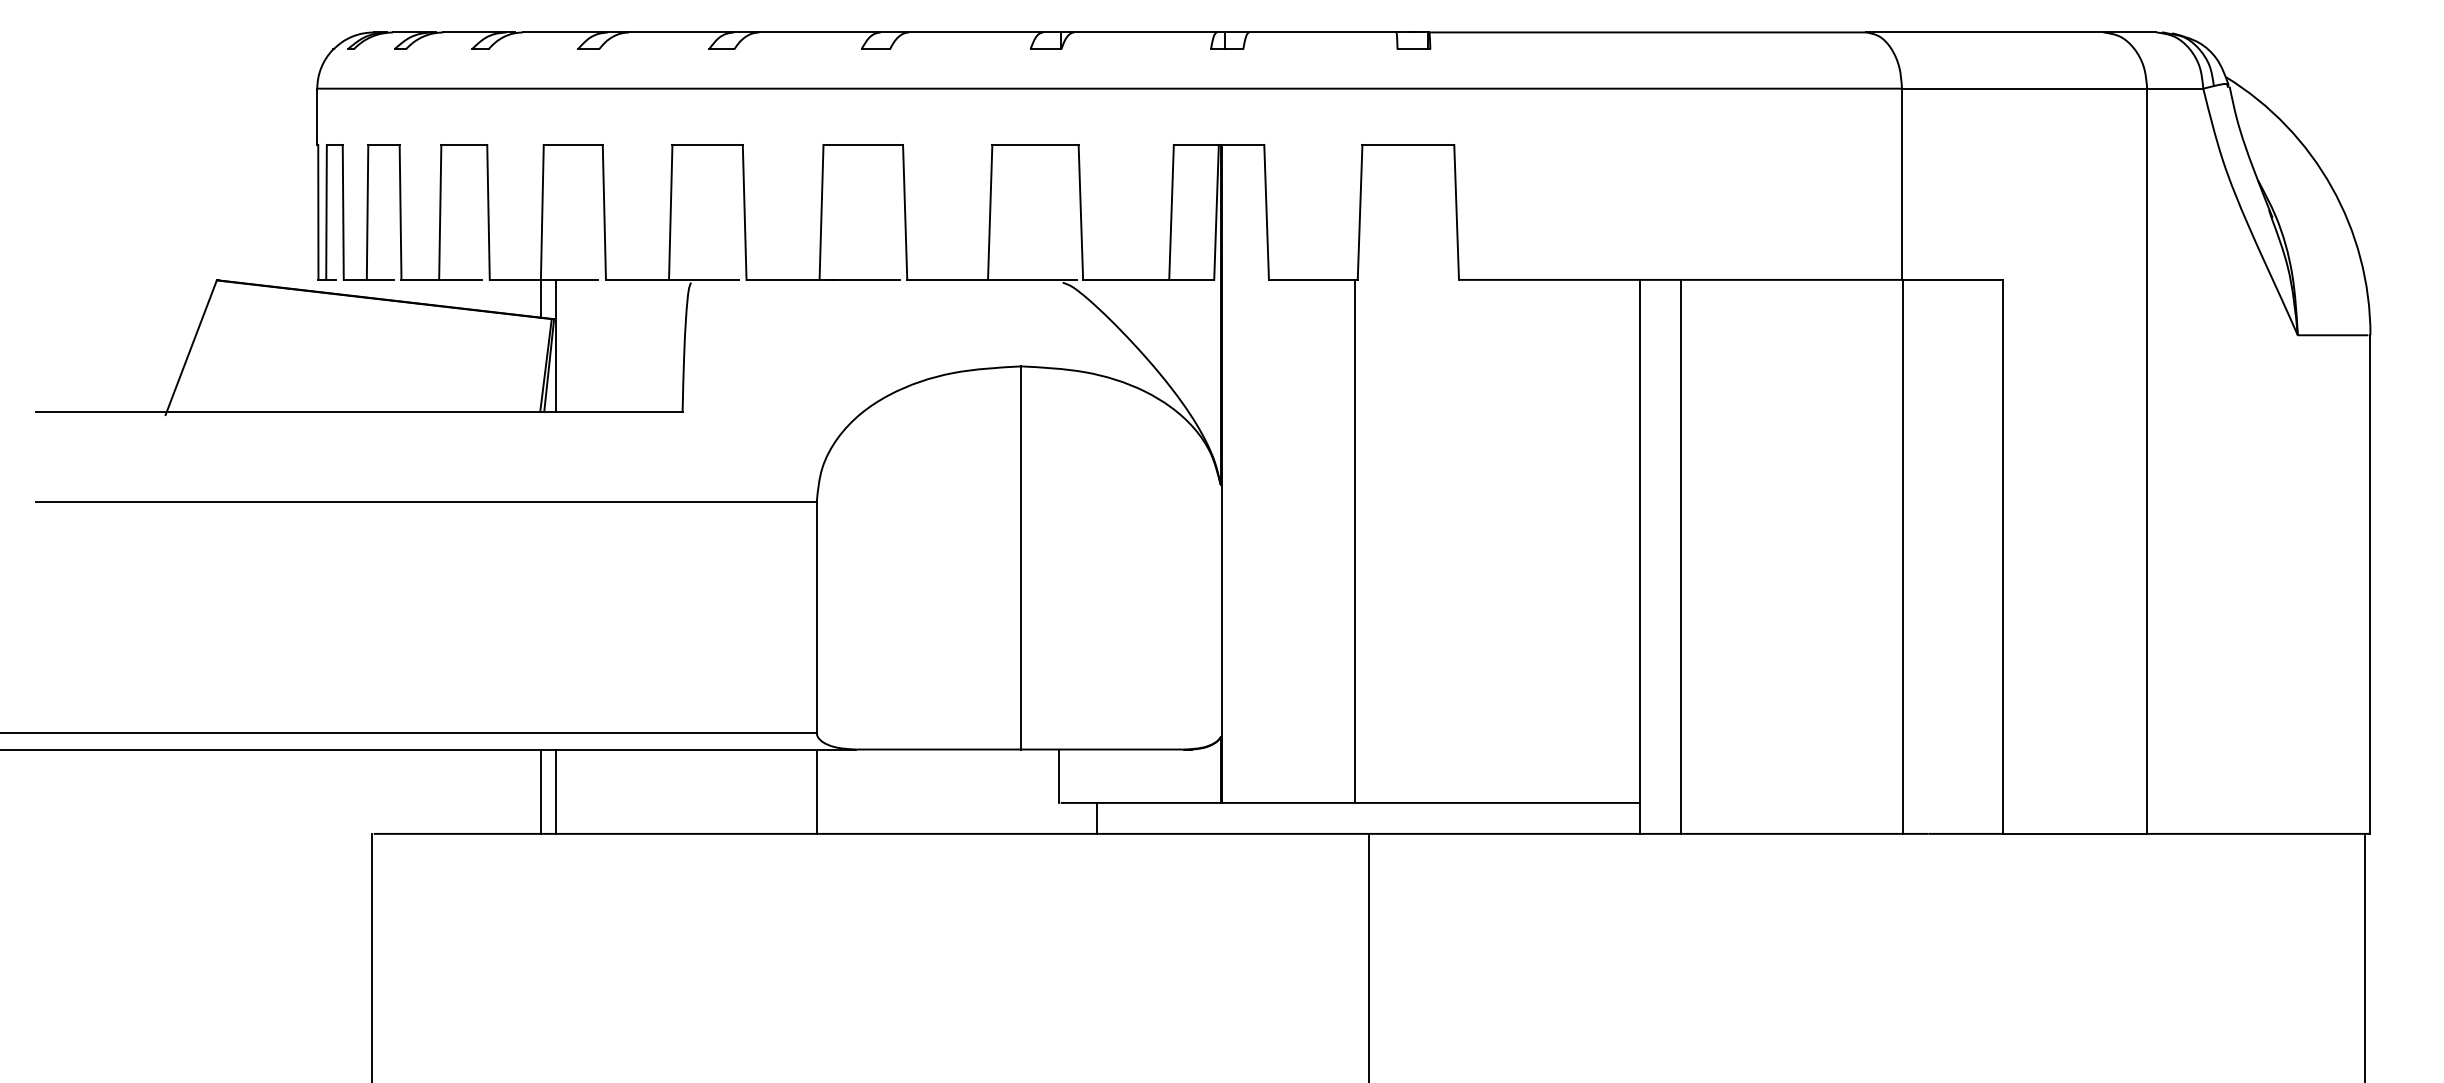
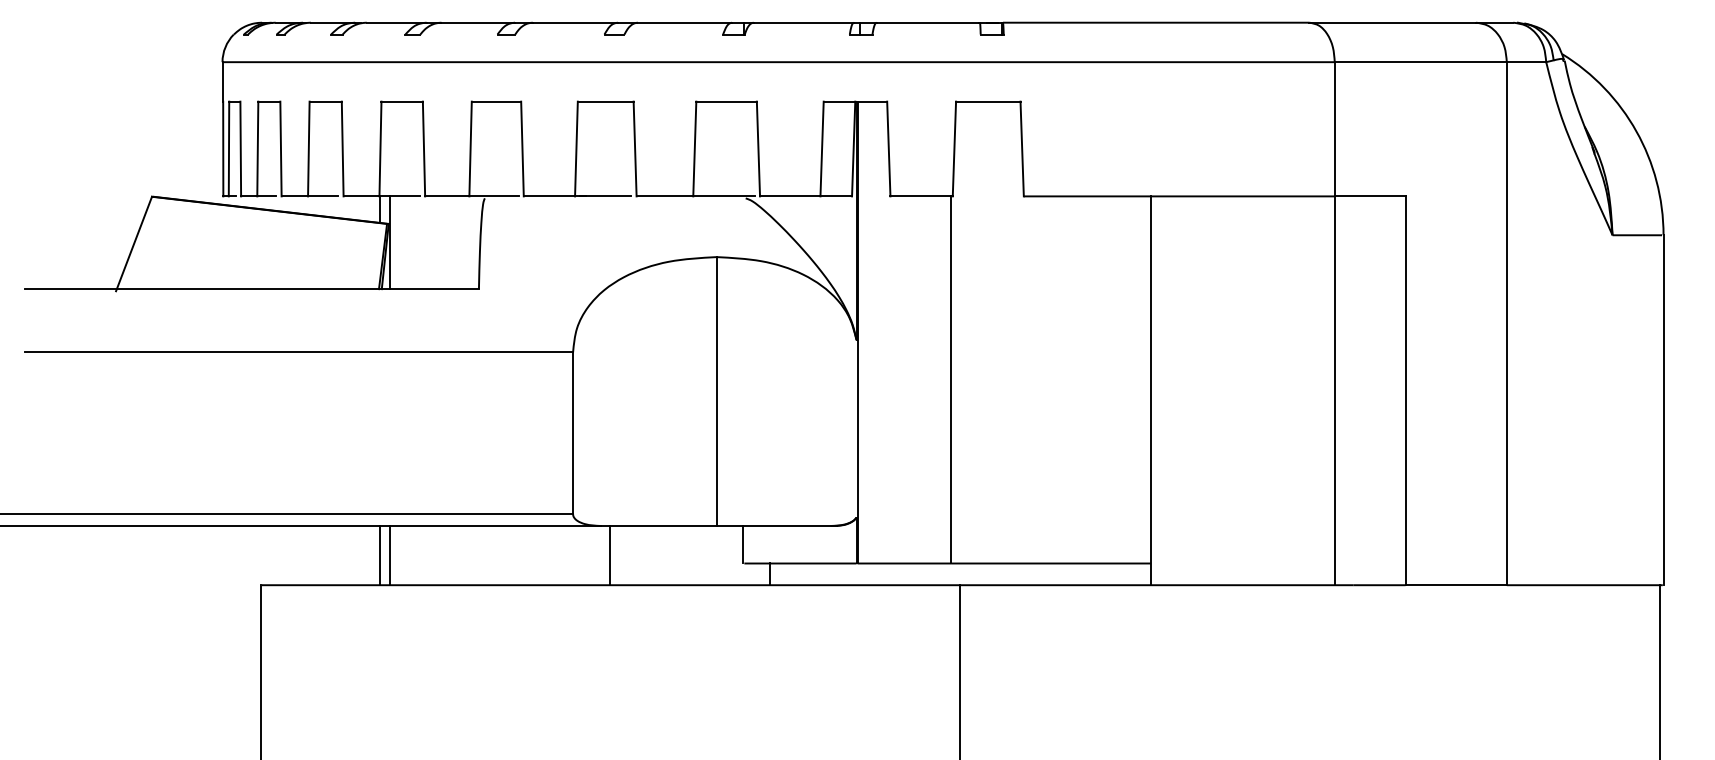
line: (1680, 556) -> (1179, 390), removed
line: (817, 791) -> (610, 555), moved

